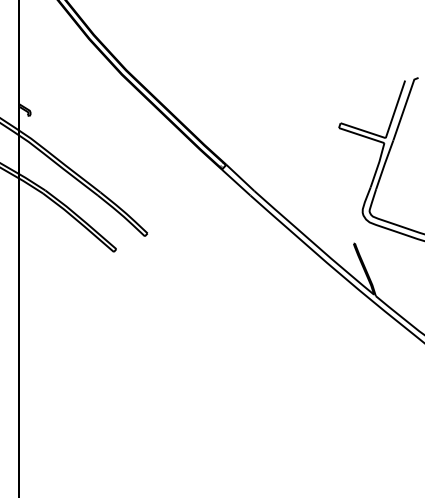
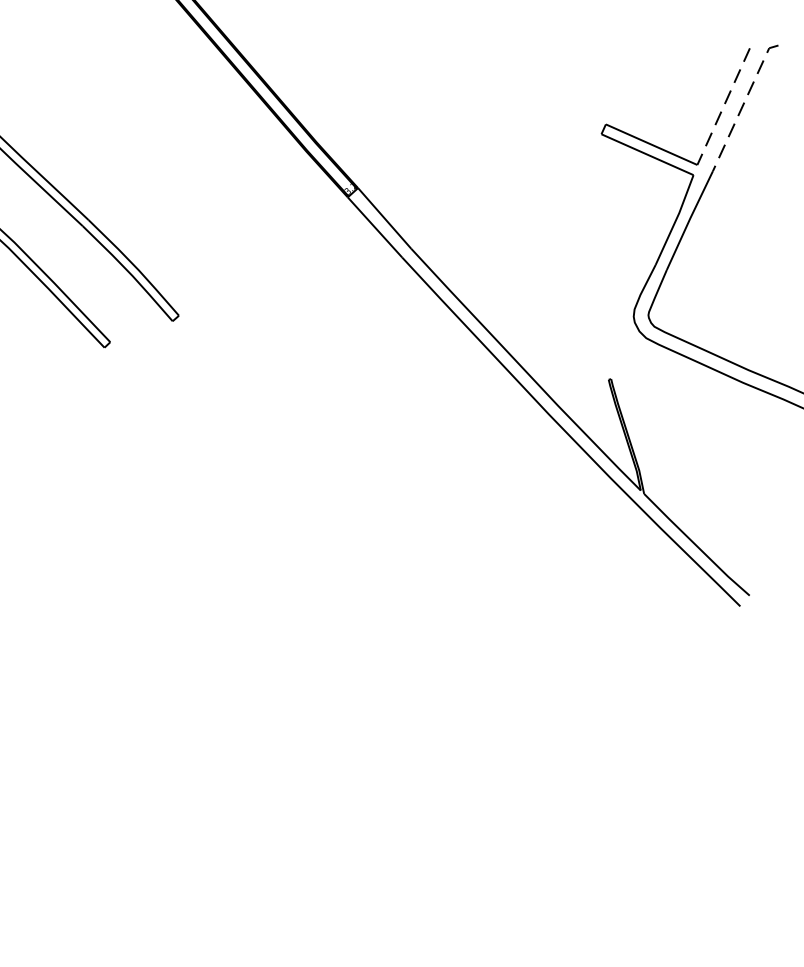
line: (404, 107) -> (742, 104), solid -> dashed
line: (395, 109) -> (723, 106), solid -> dashed

